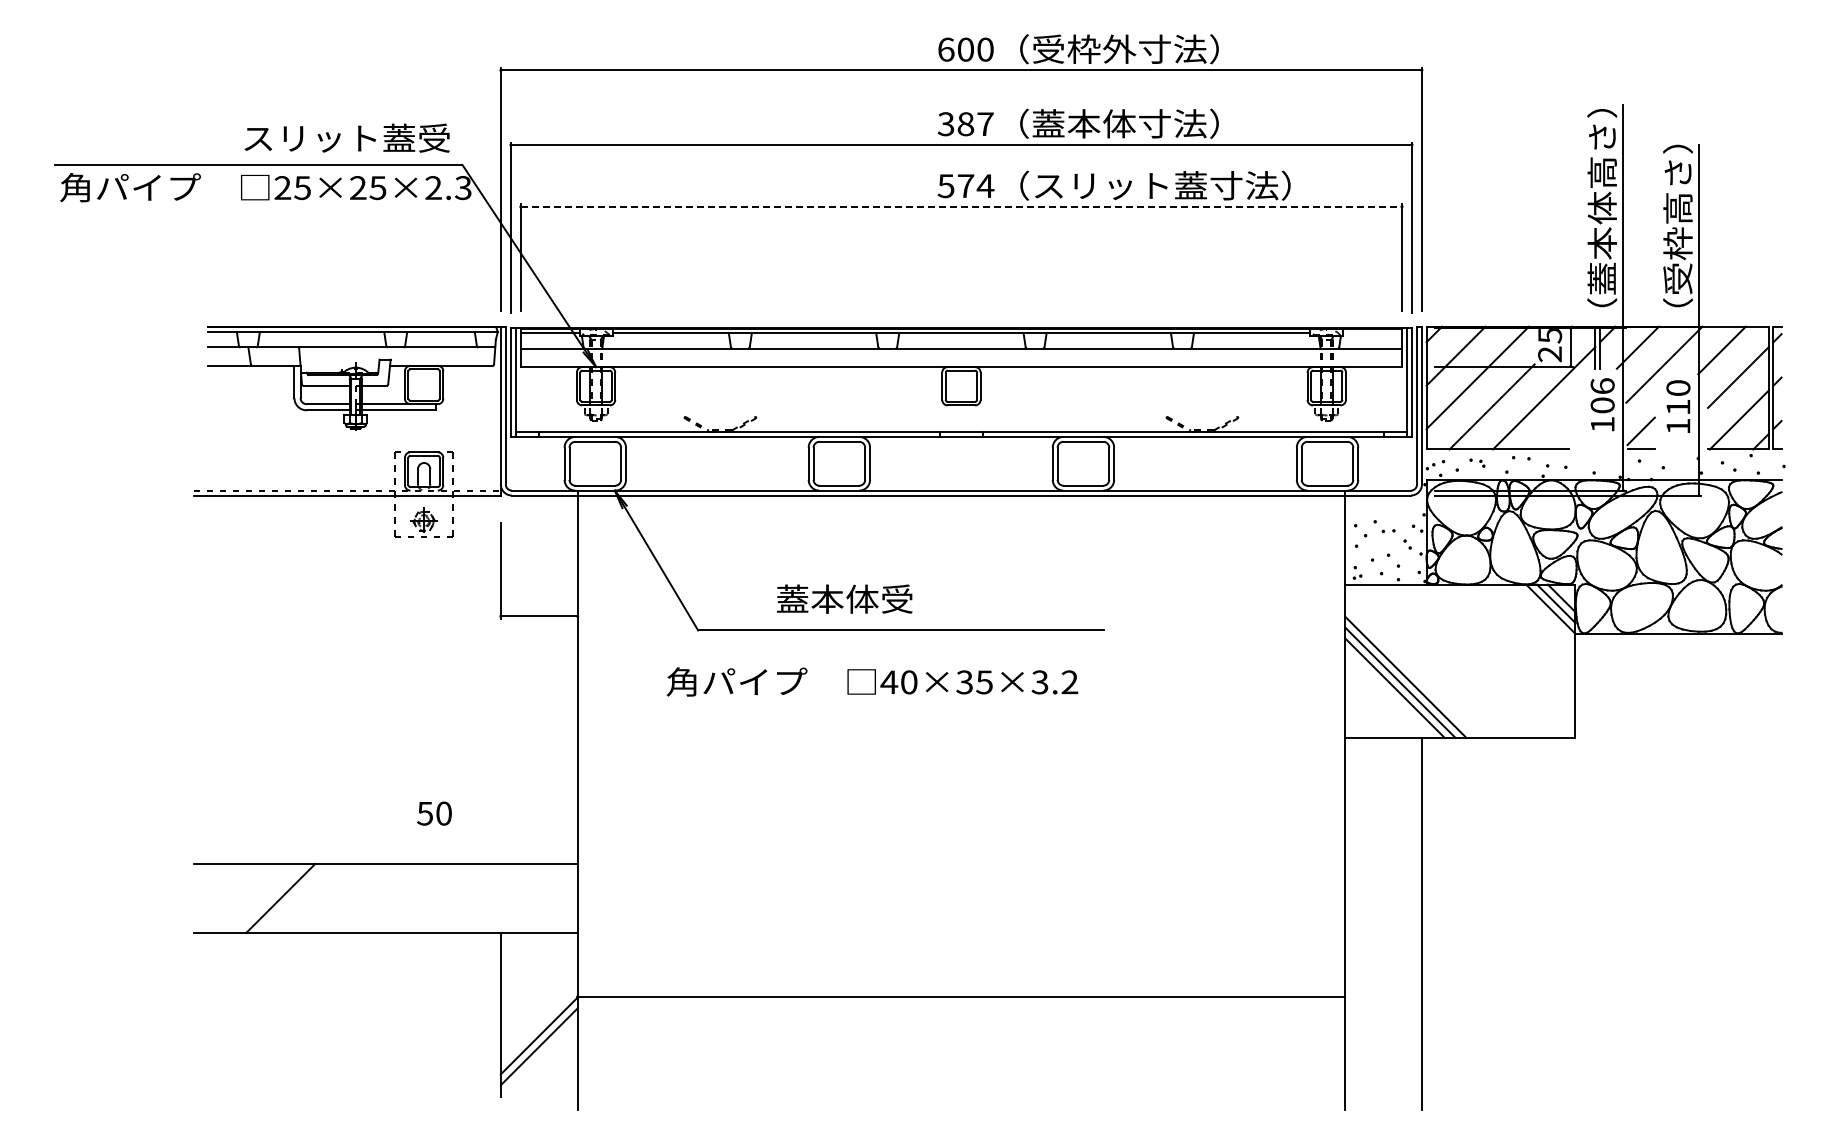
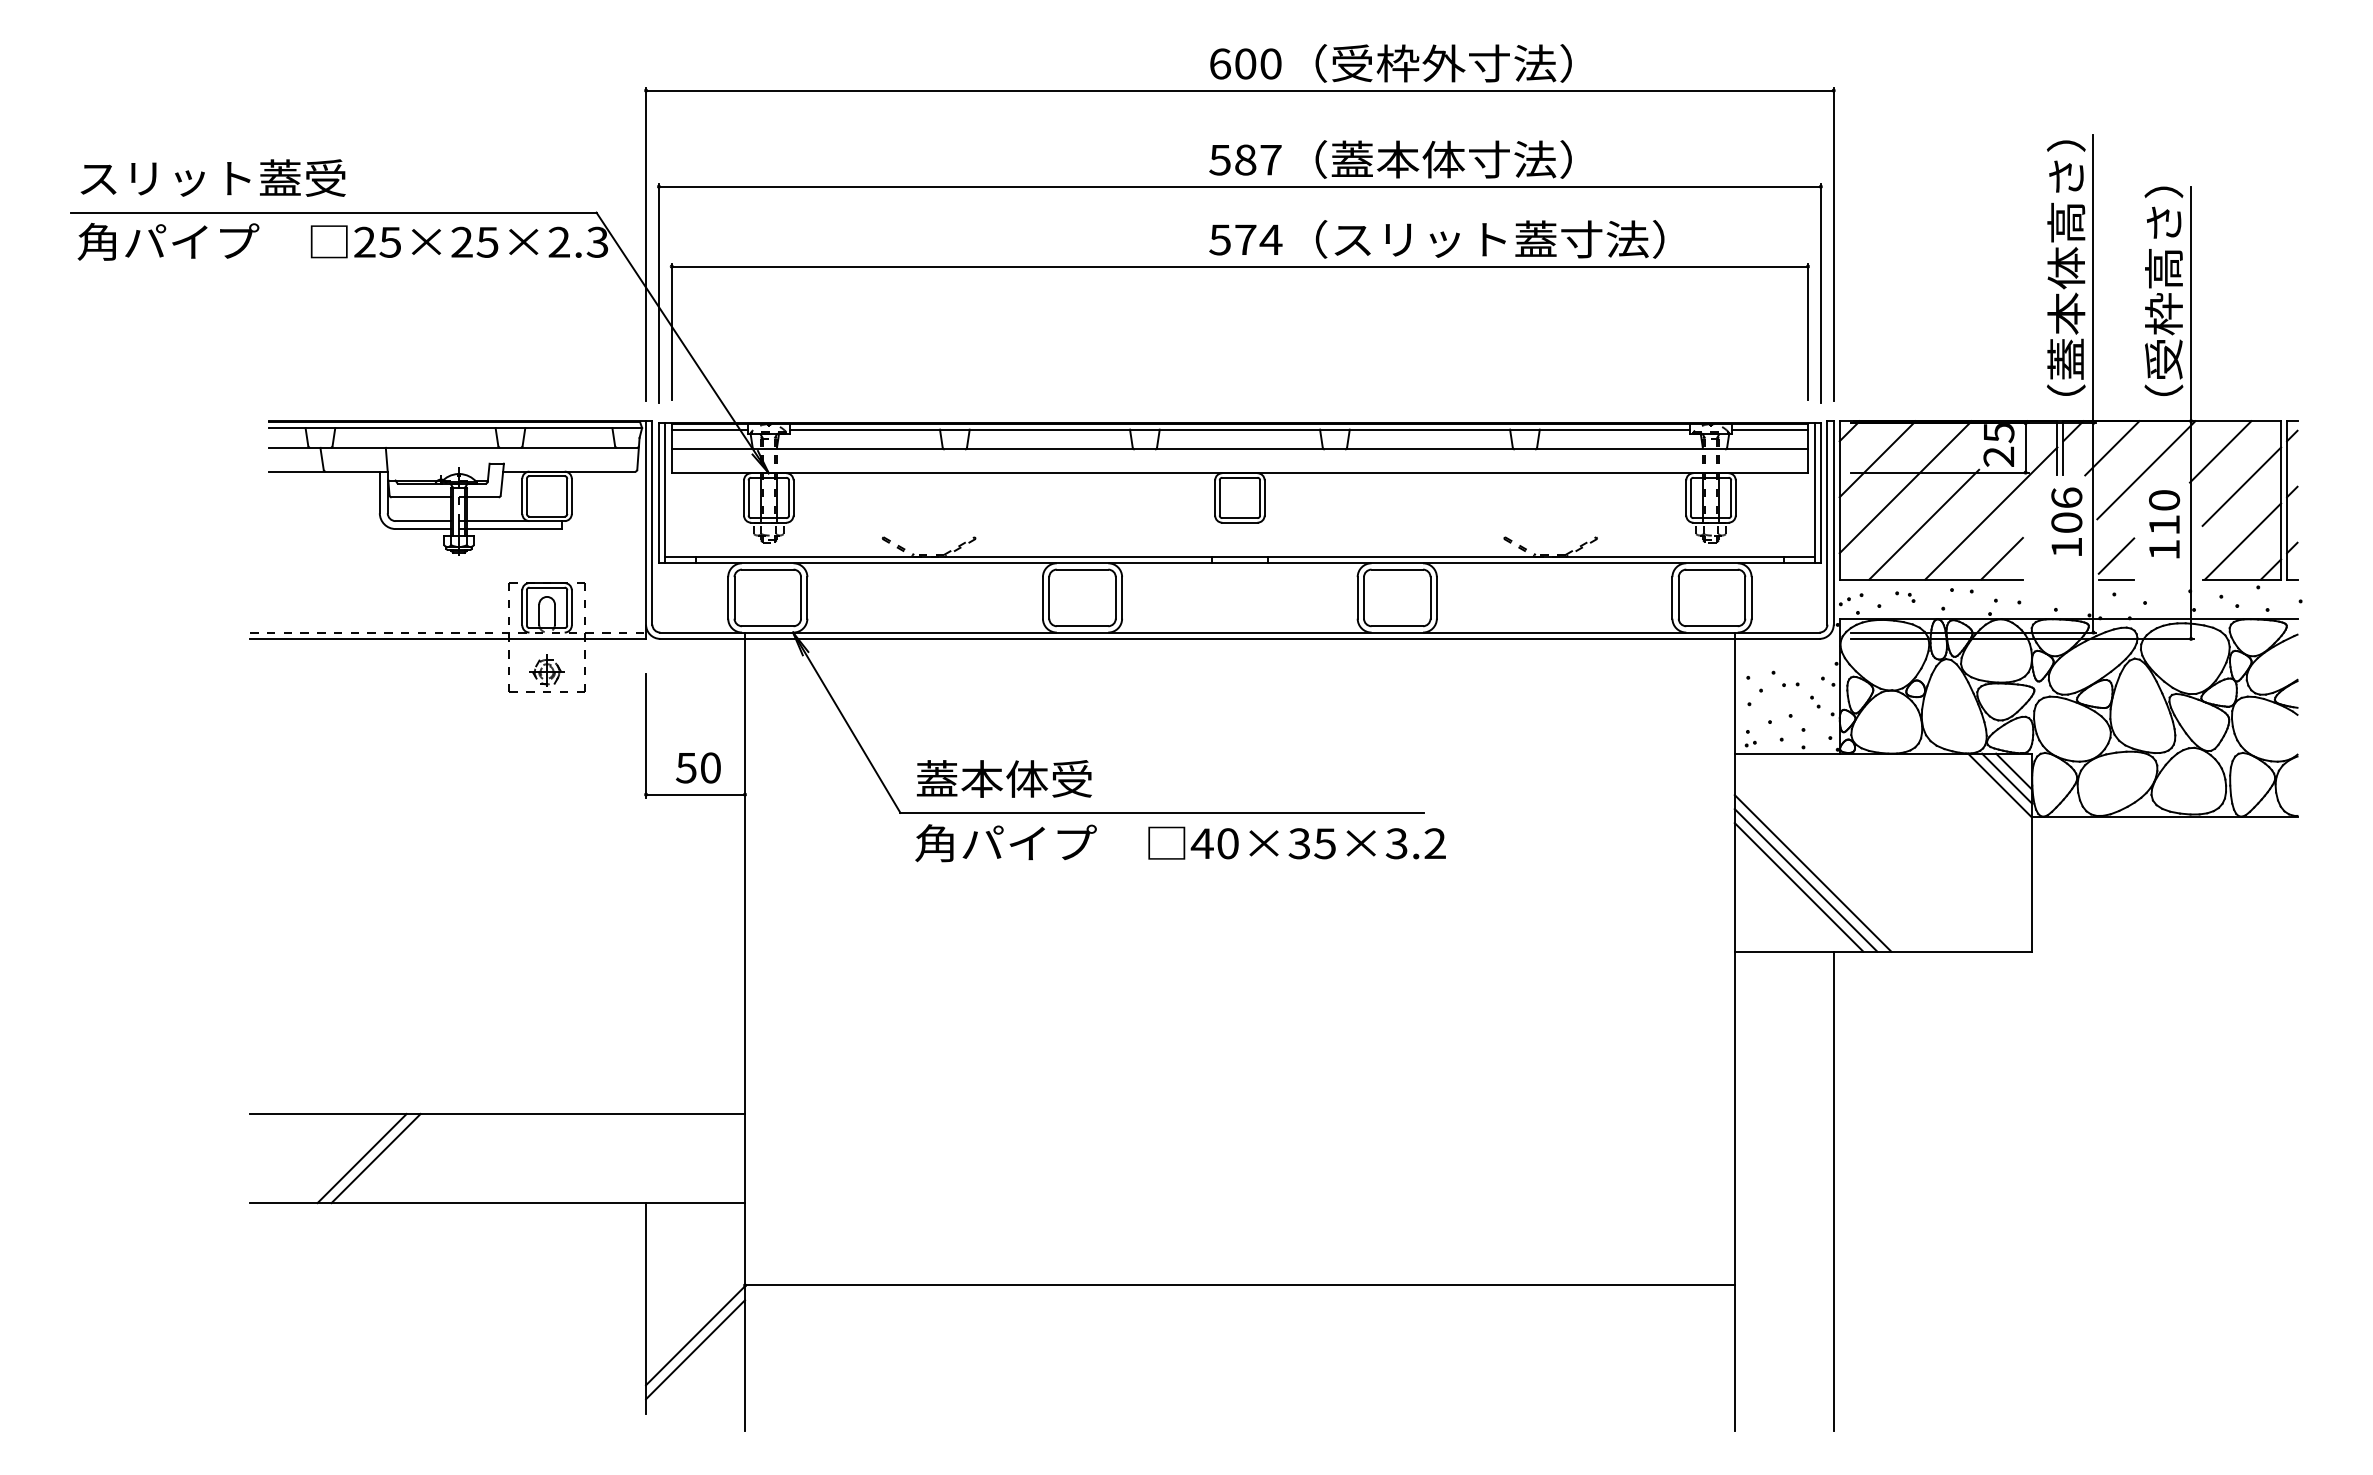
text: (946, 123) -> (1220, 159), 387 -> 587
text: (346, 137) -> (212, 177), moved
line: (961, 206) -> (1240, 266), dashed -> solid
line: (1372, 333) -> (1769, 429), added
line: (1552, 433) -> (2002, 558), added
text: (844, 598) -> (1004, 778), moved
text: (872, 681) -> (1180, 842), moved
text: (434, 813) -> (698, 767), moved
line: (291, 898) -> (376, 1158), added

